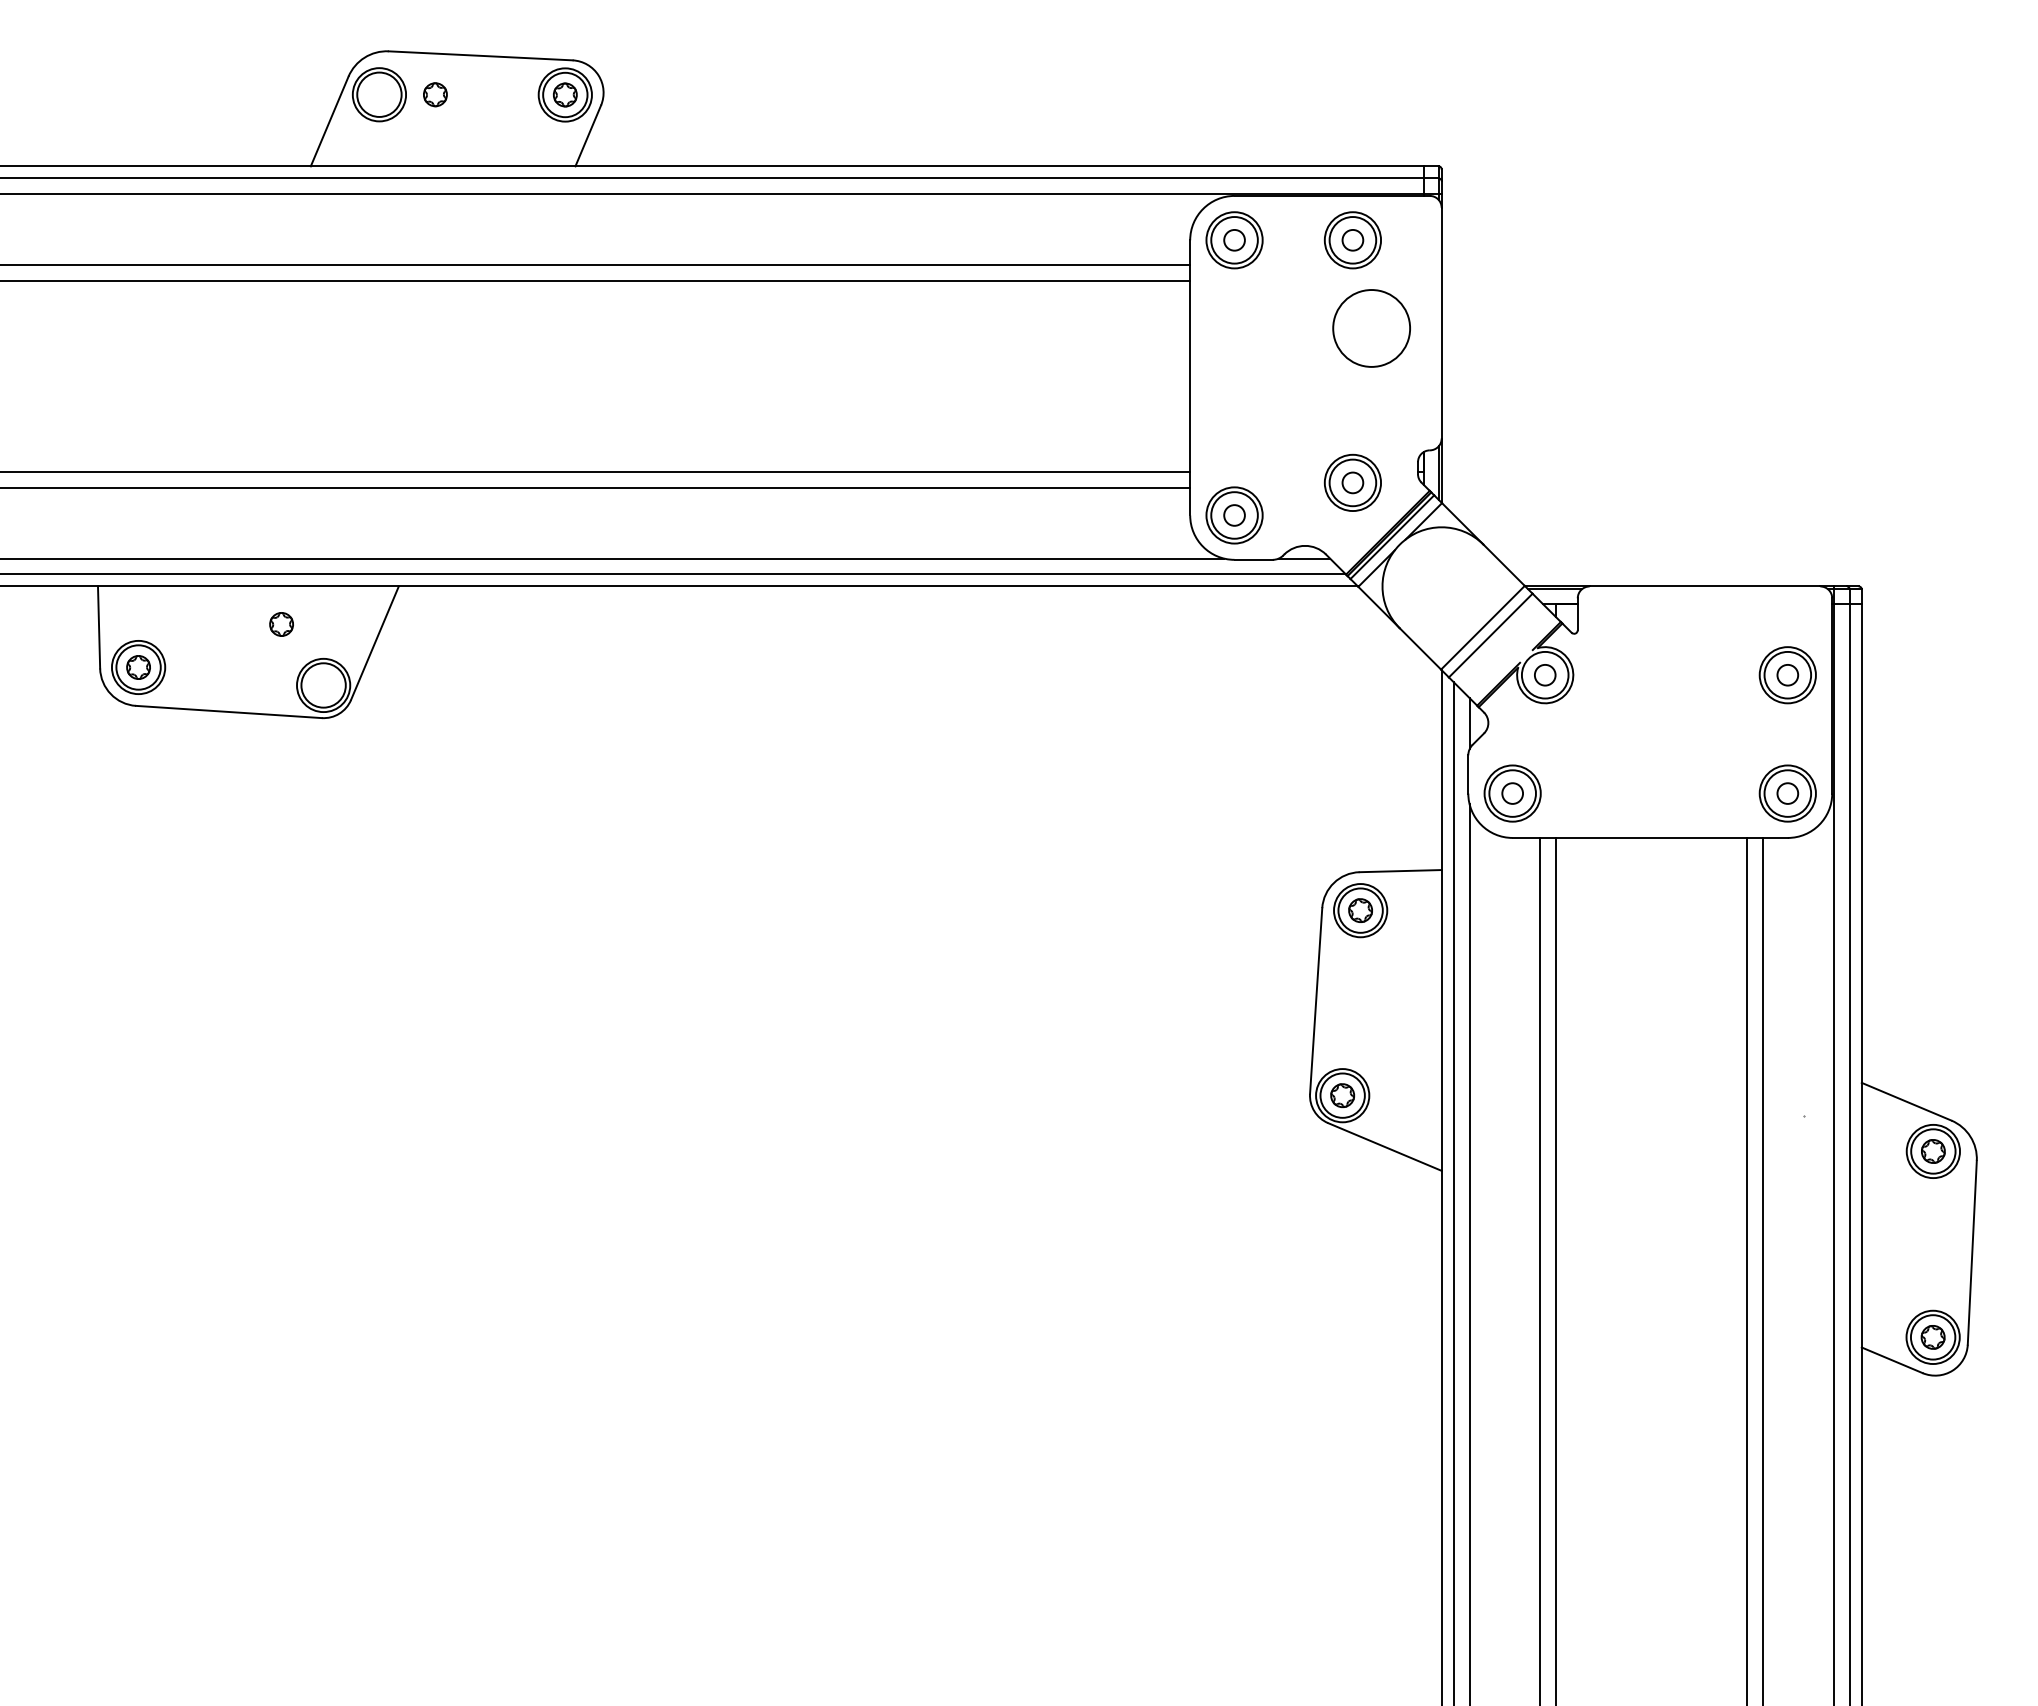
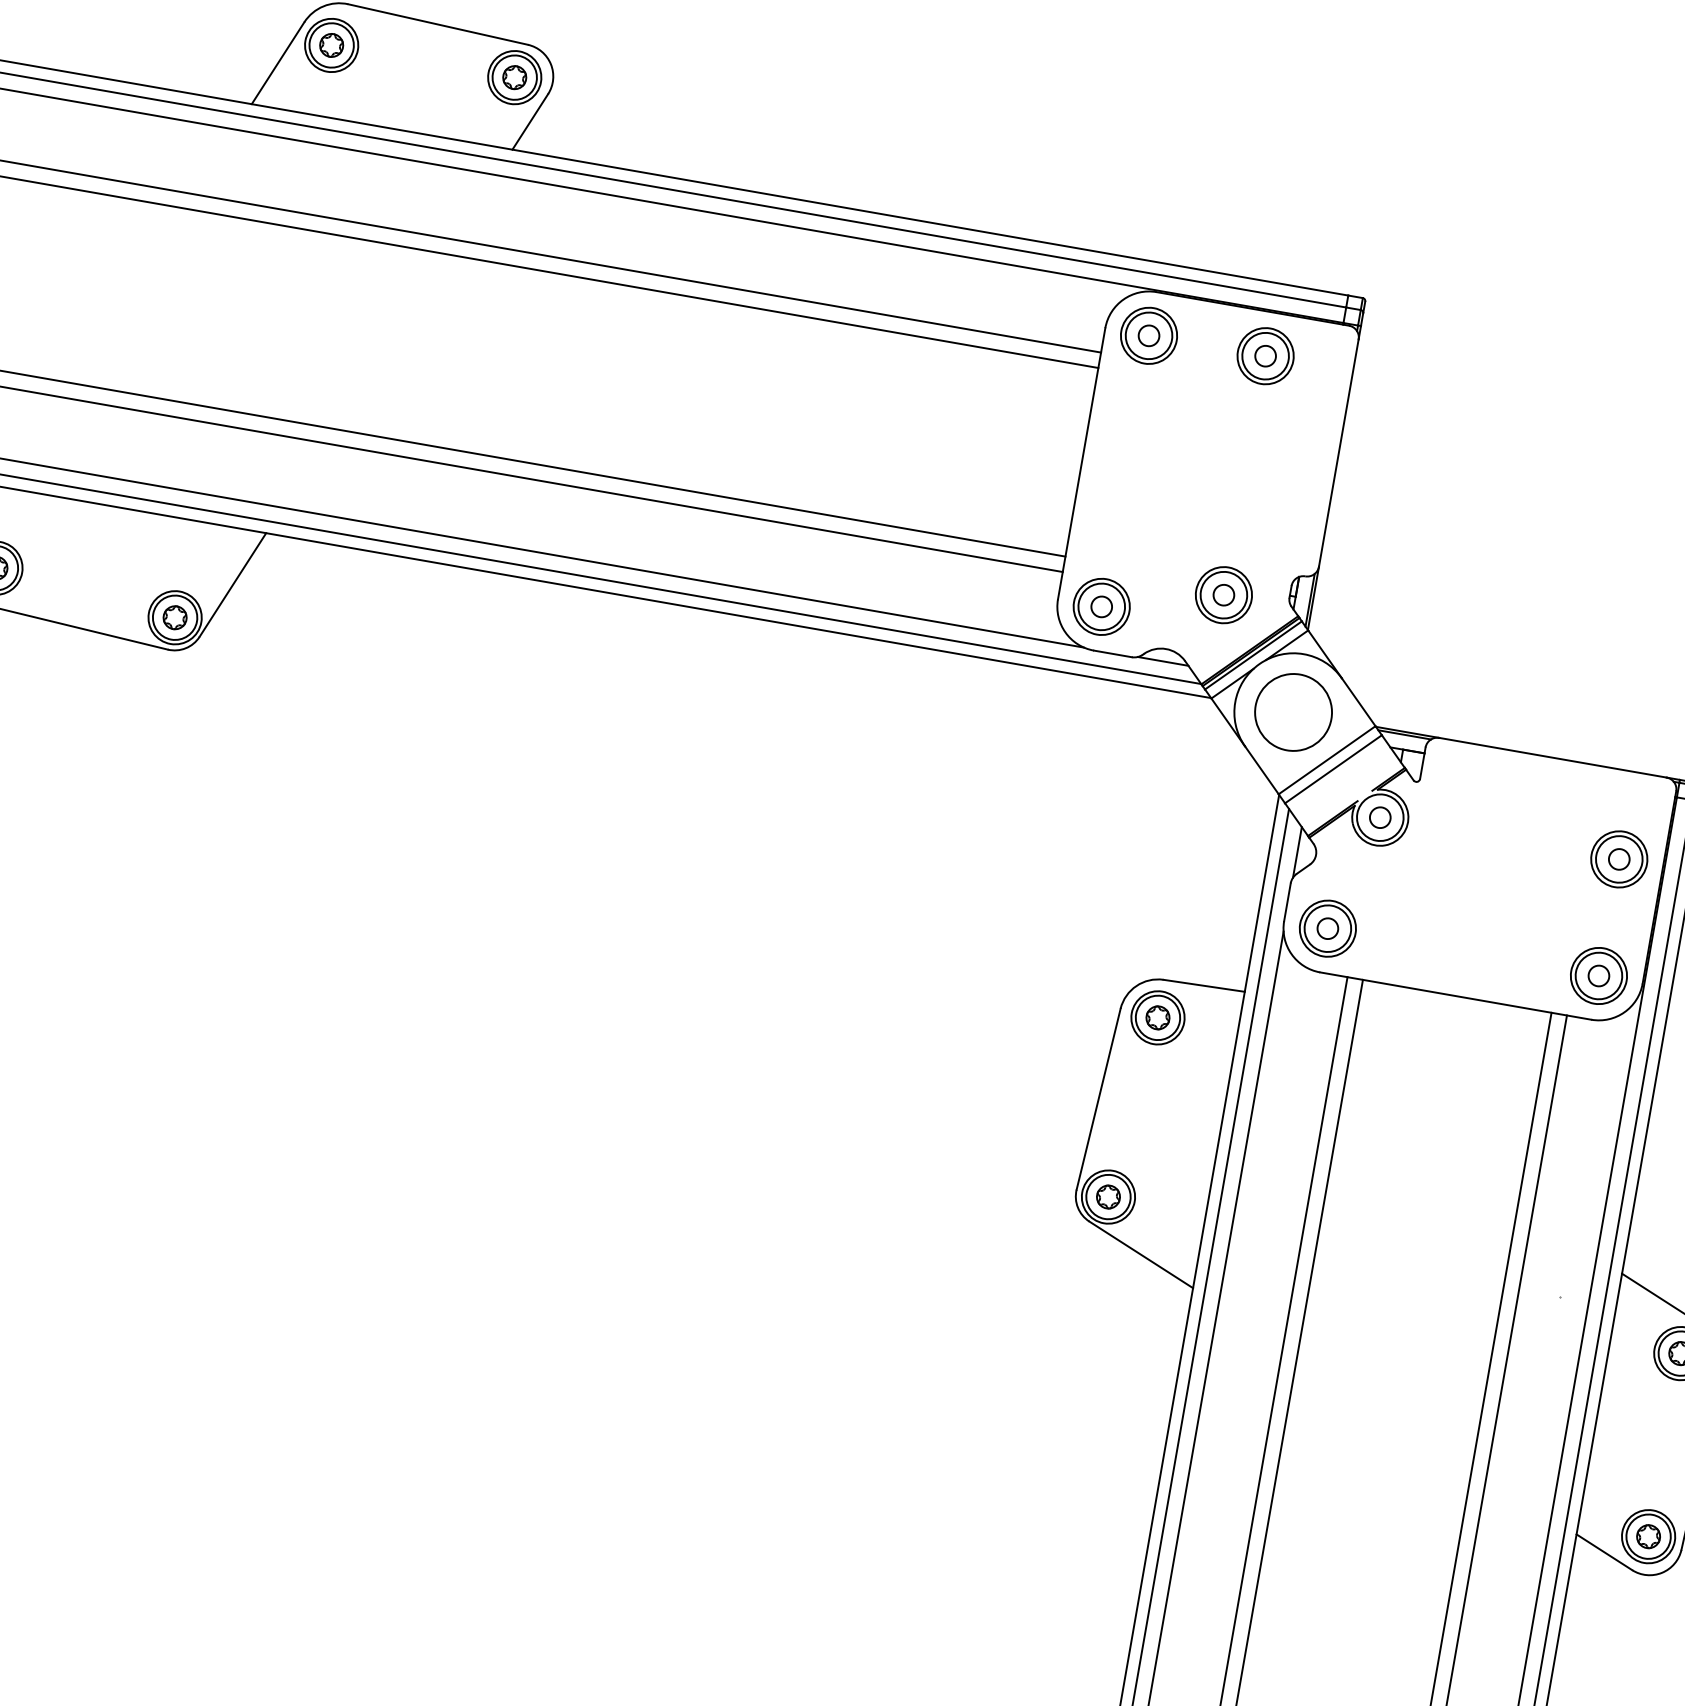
part: (435, 94) -> (331, 45), moved
circle: (1371, 328) -> (1293, 712), moved
part: (281, 624) -> (175, 617), moved

